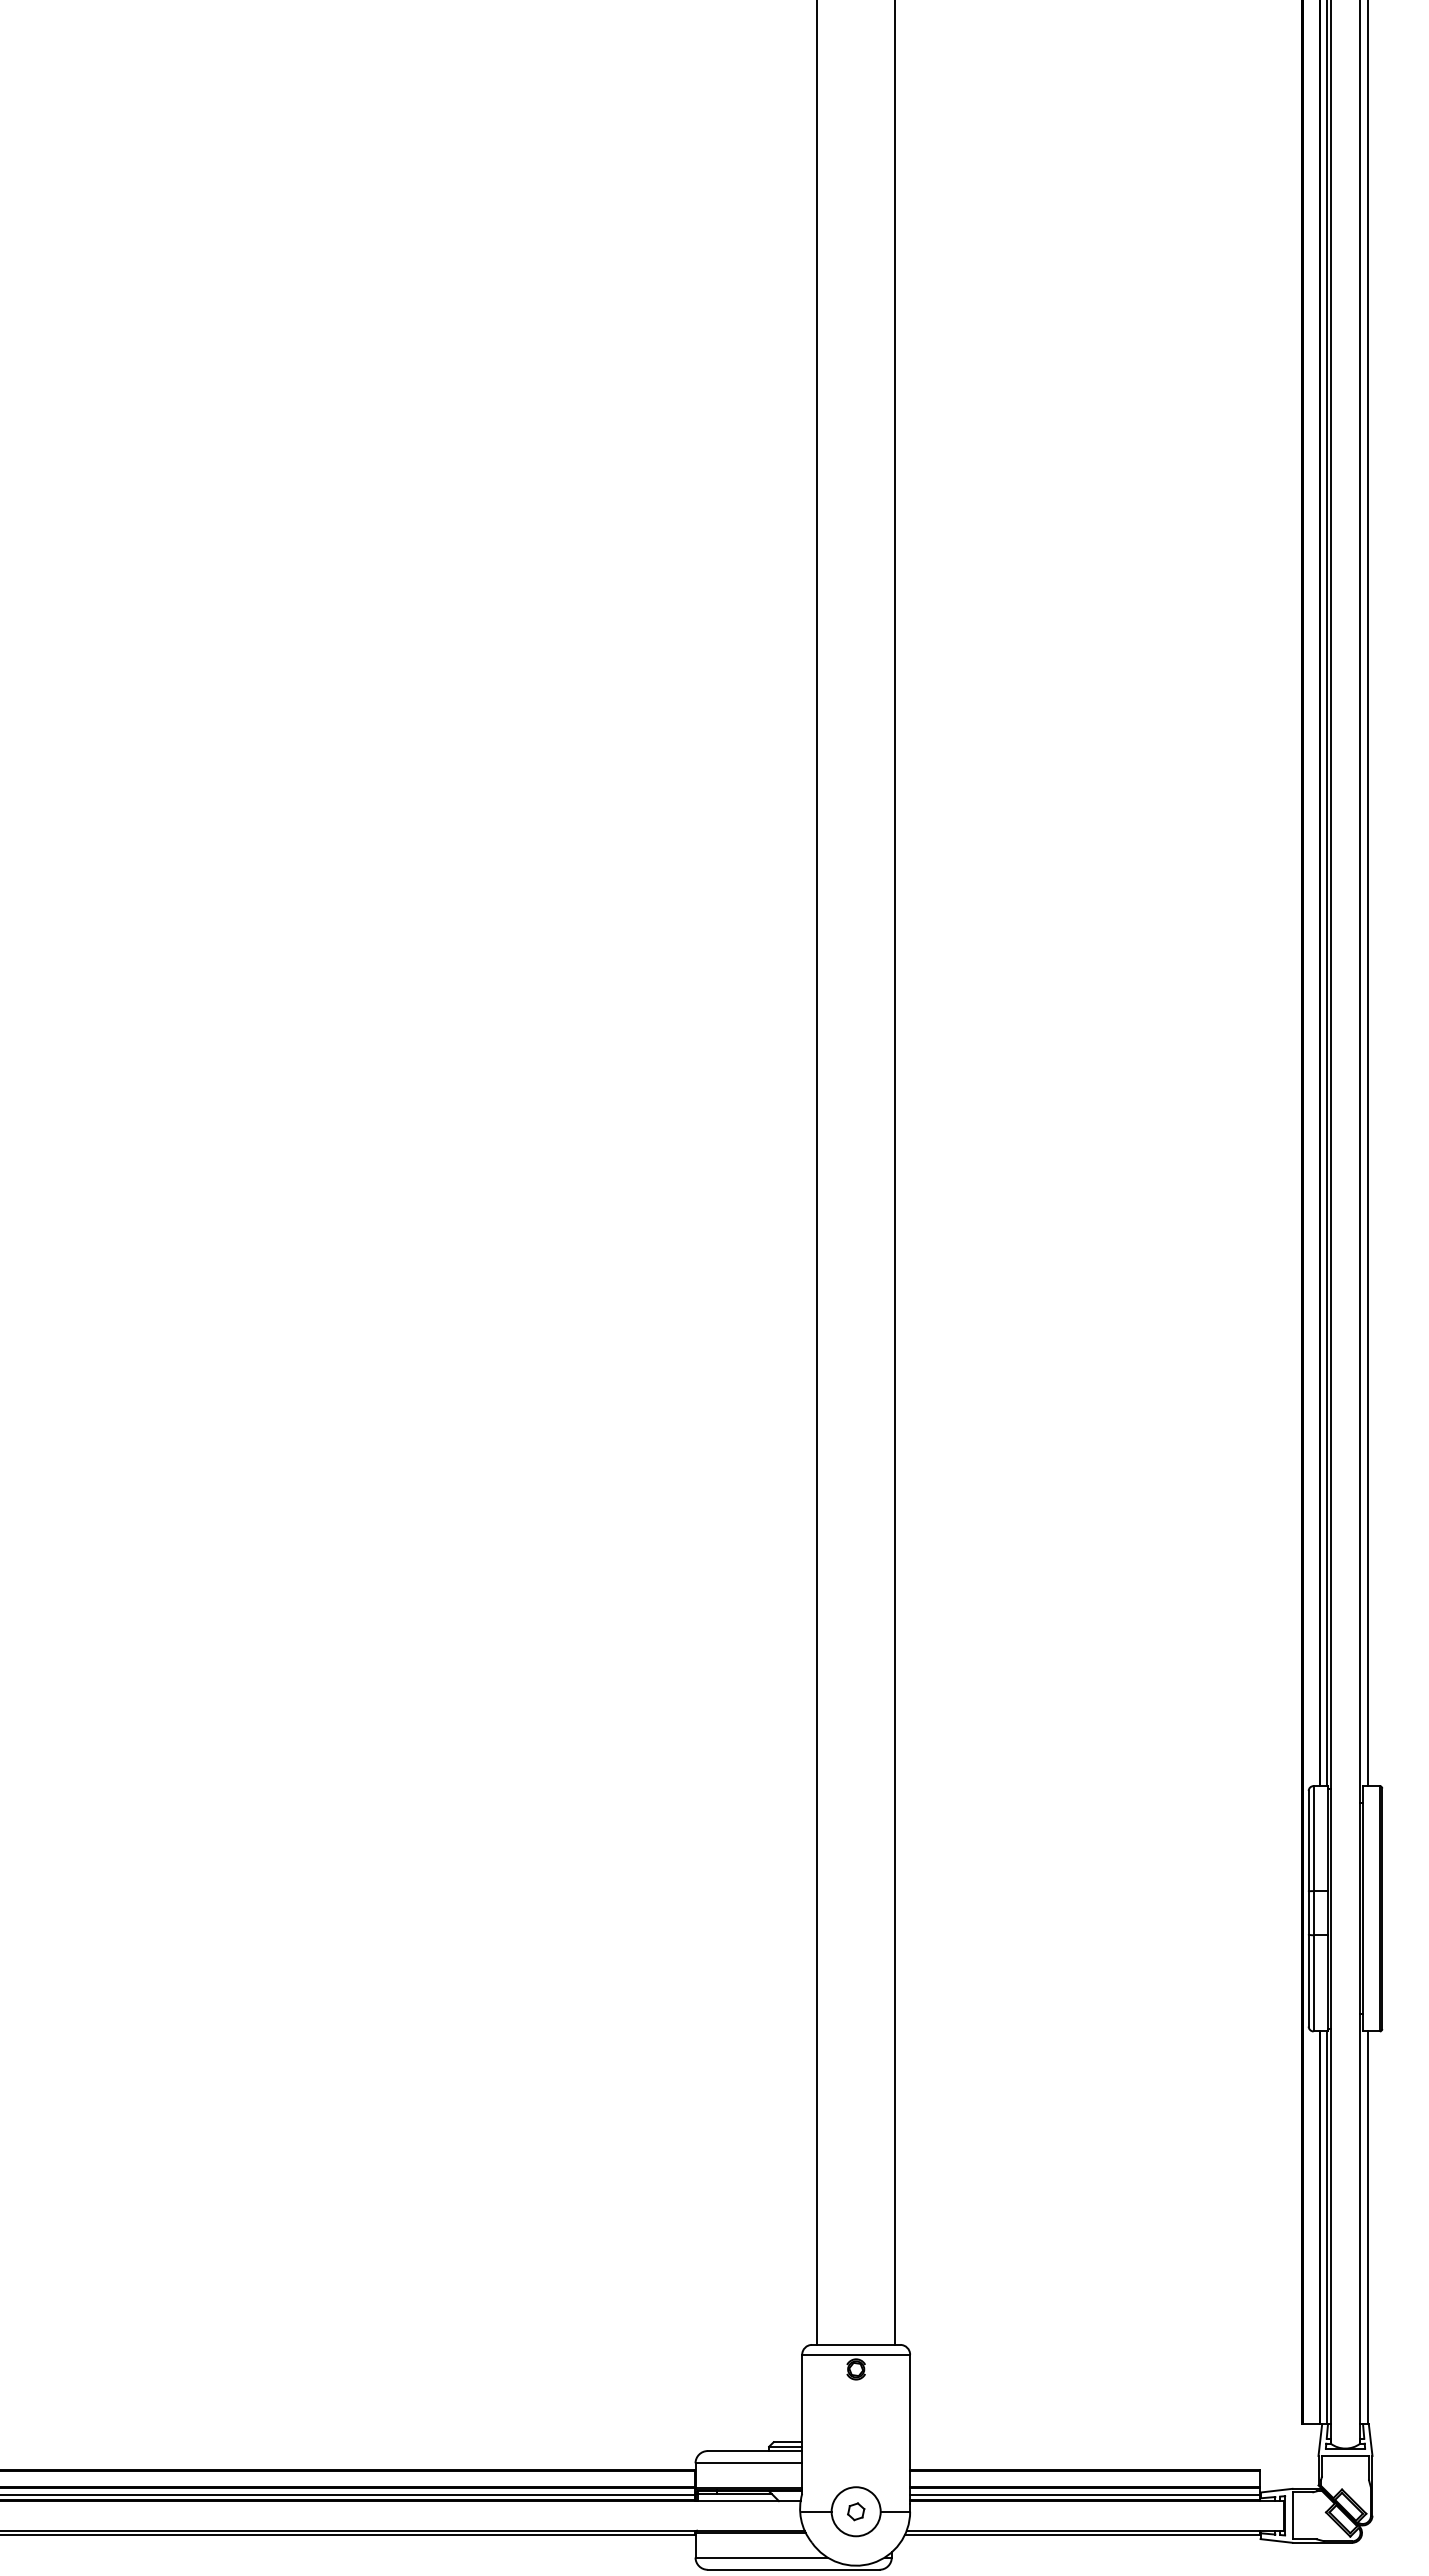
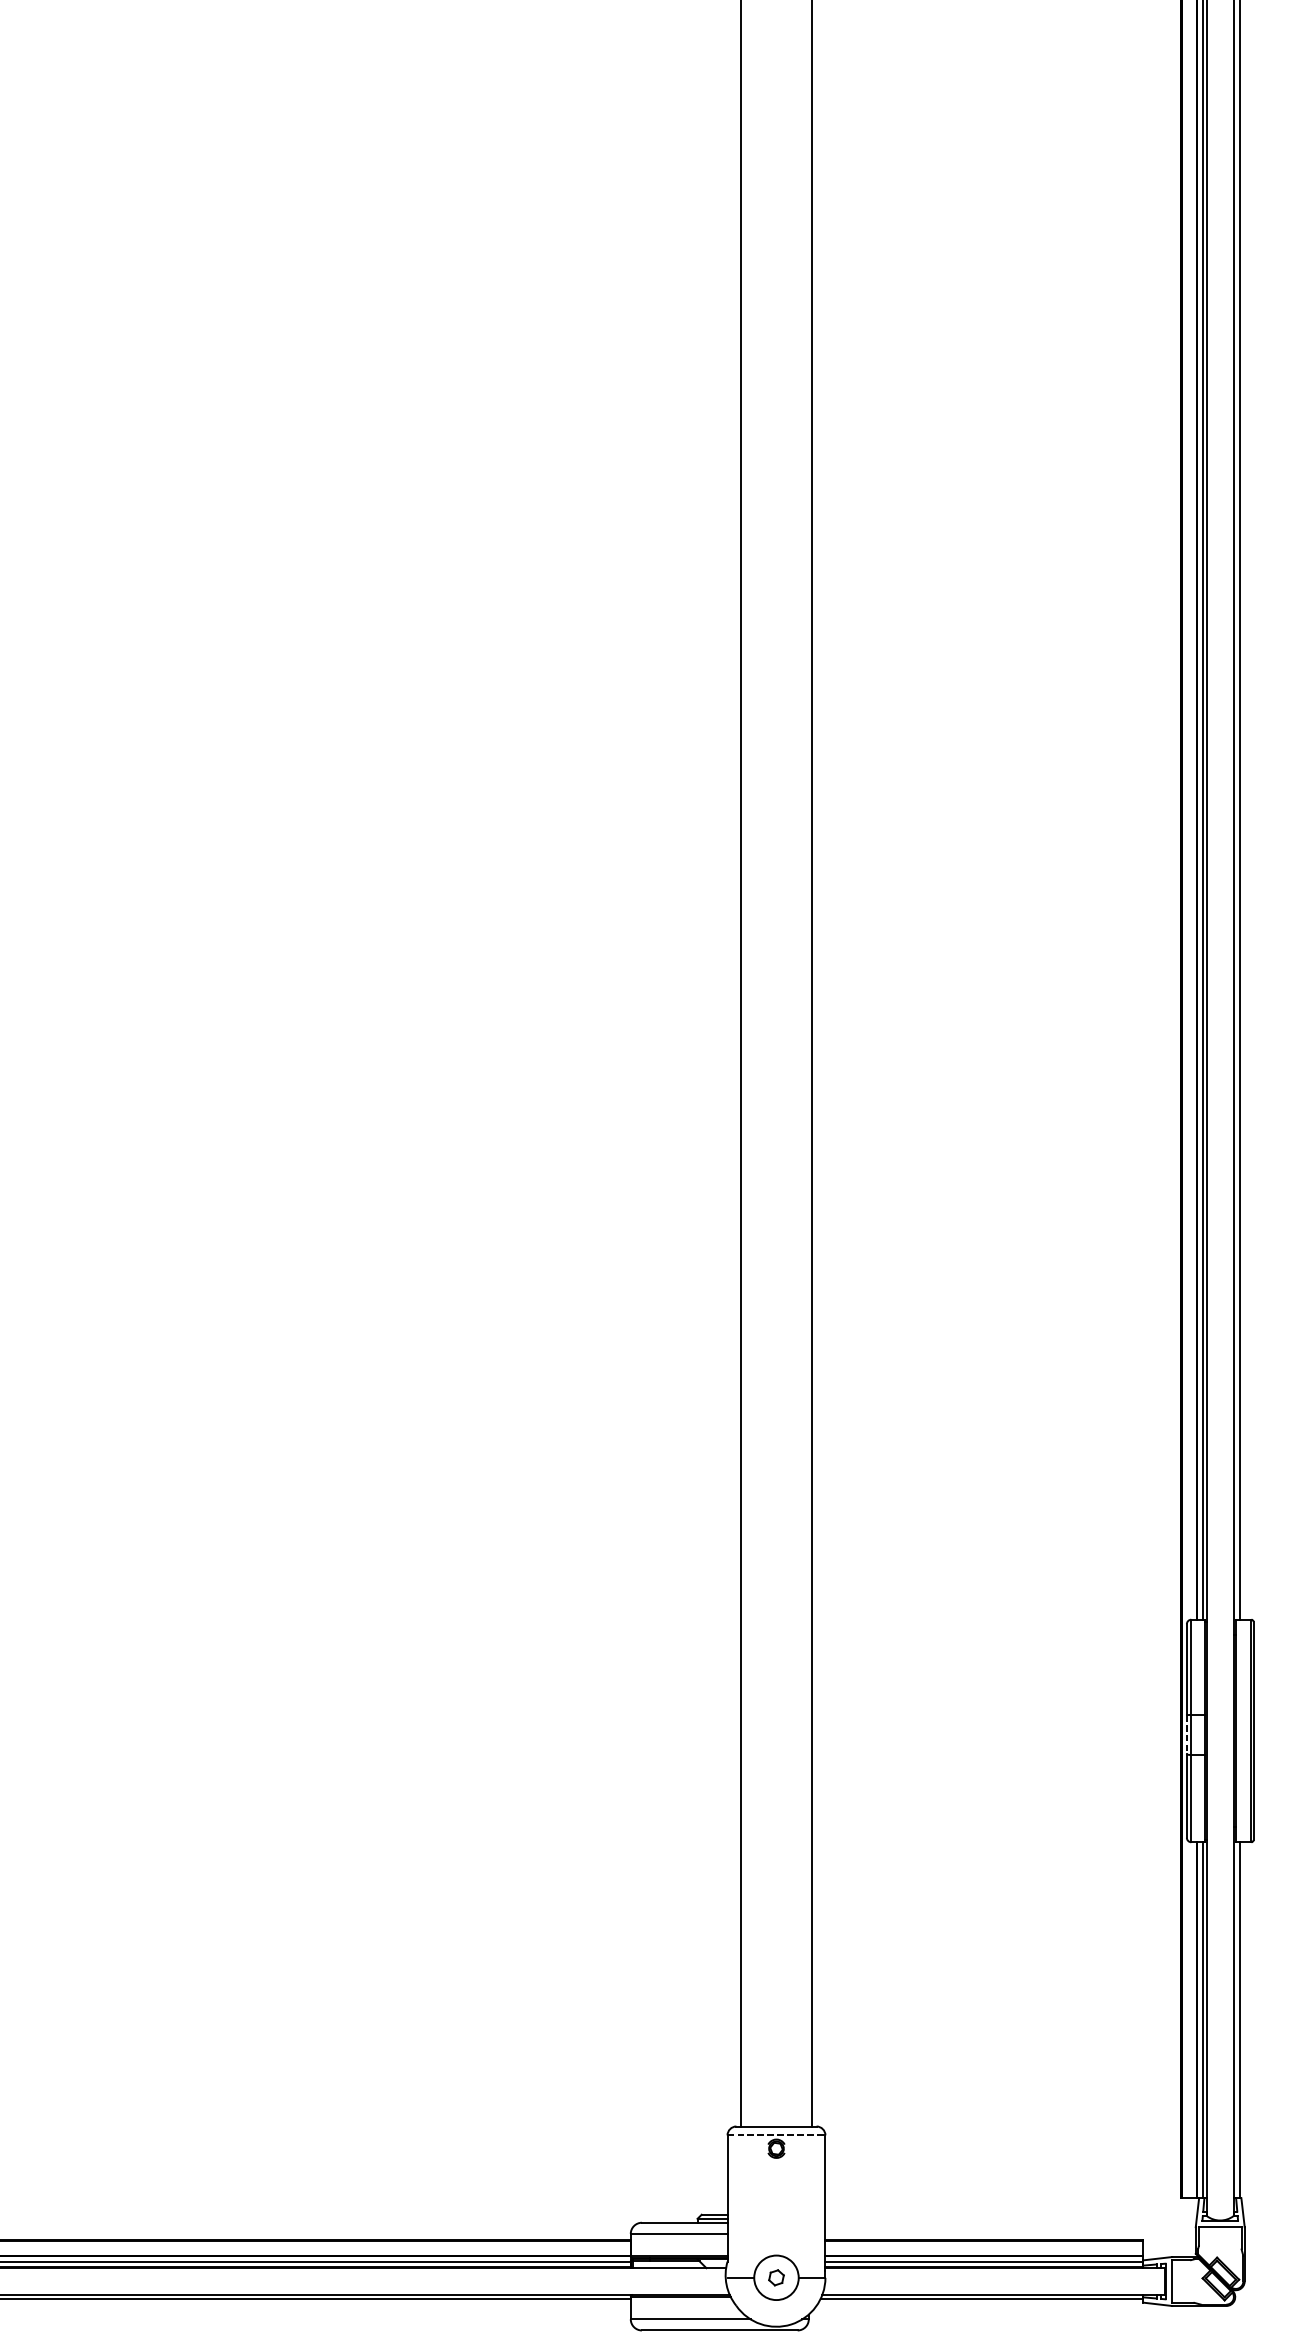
line: (1308, 1912) -> (1186, 1734), solid -> dashed
line: (856, 2354) -> (776, 2135), solid -> dashed

